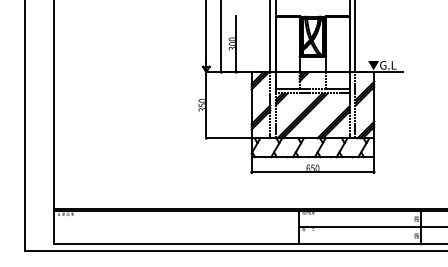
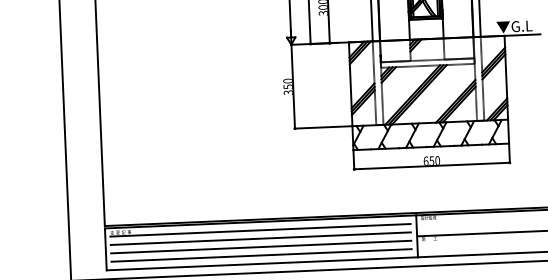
line: (175, 217) -> (260, 230), added
line: (175, 223) -> (260, 238), added
line: (175, 230) -> (260, 247), added
line: (175, 237) -> (261, 256), added

